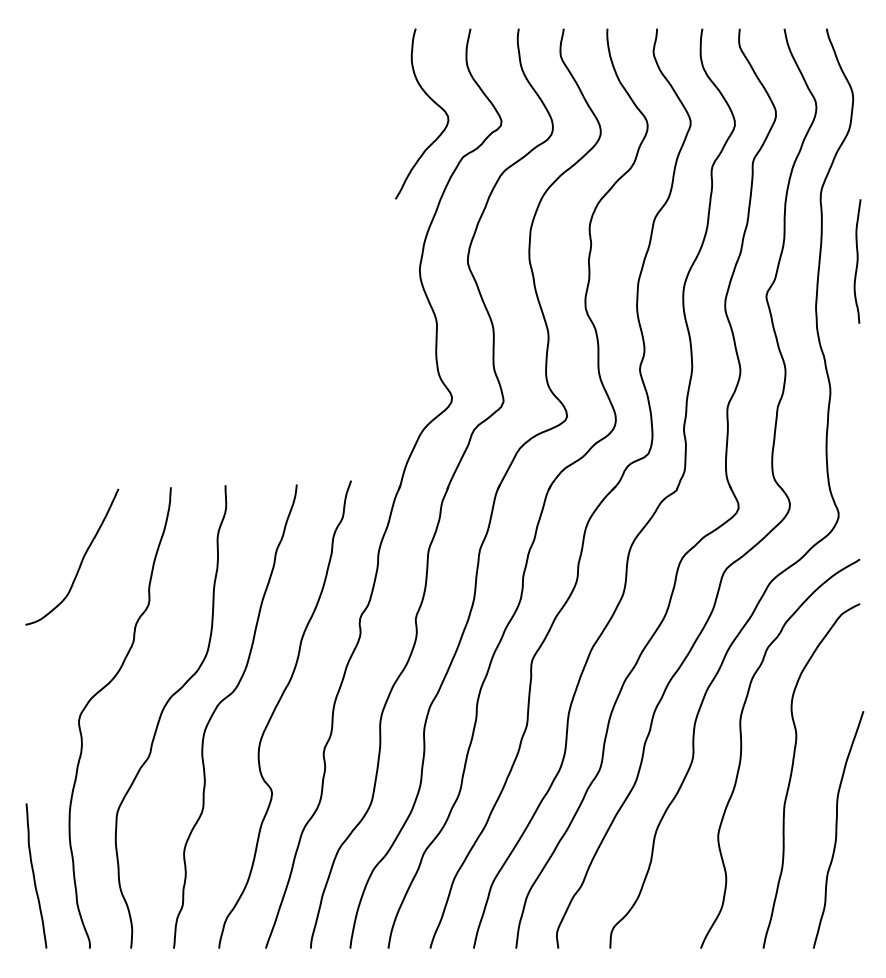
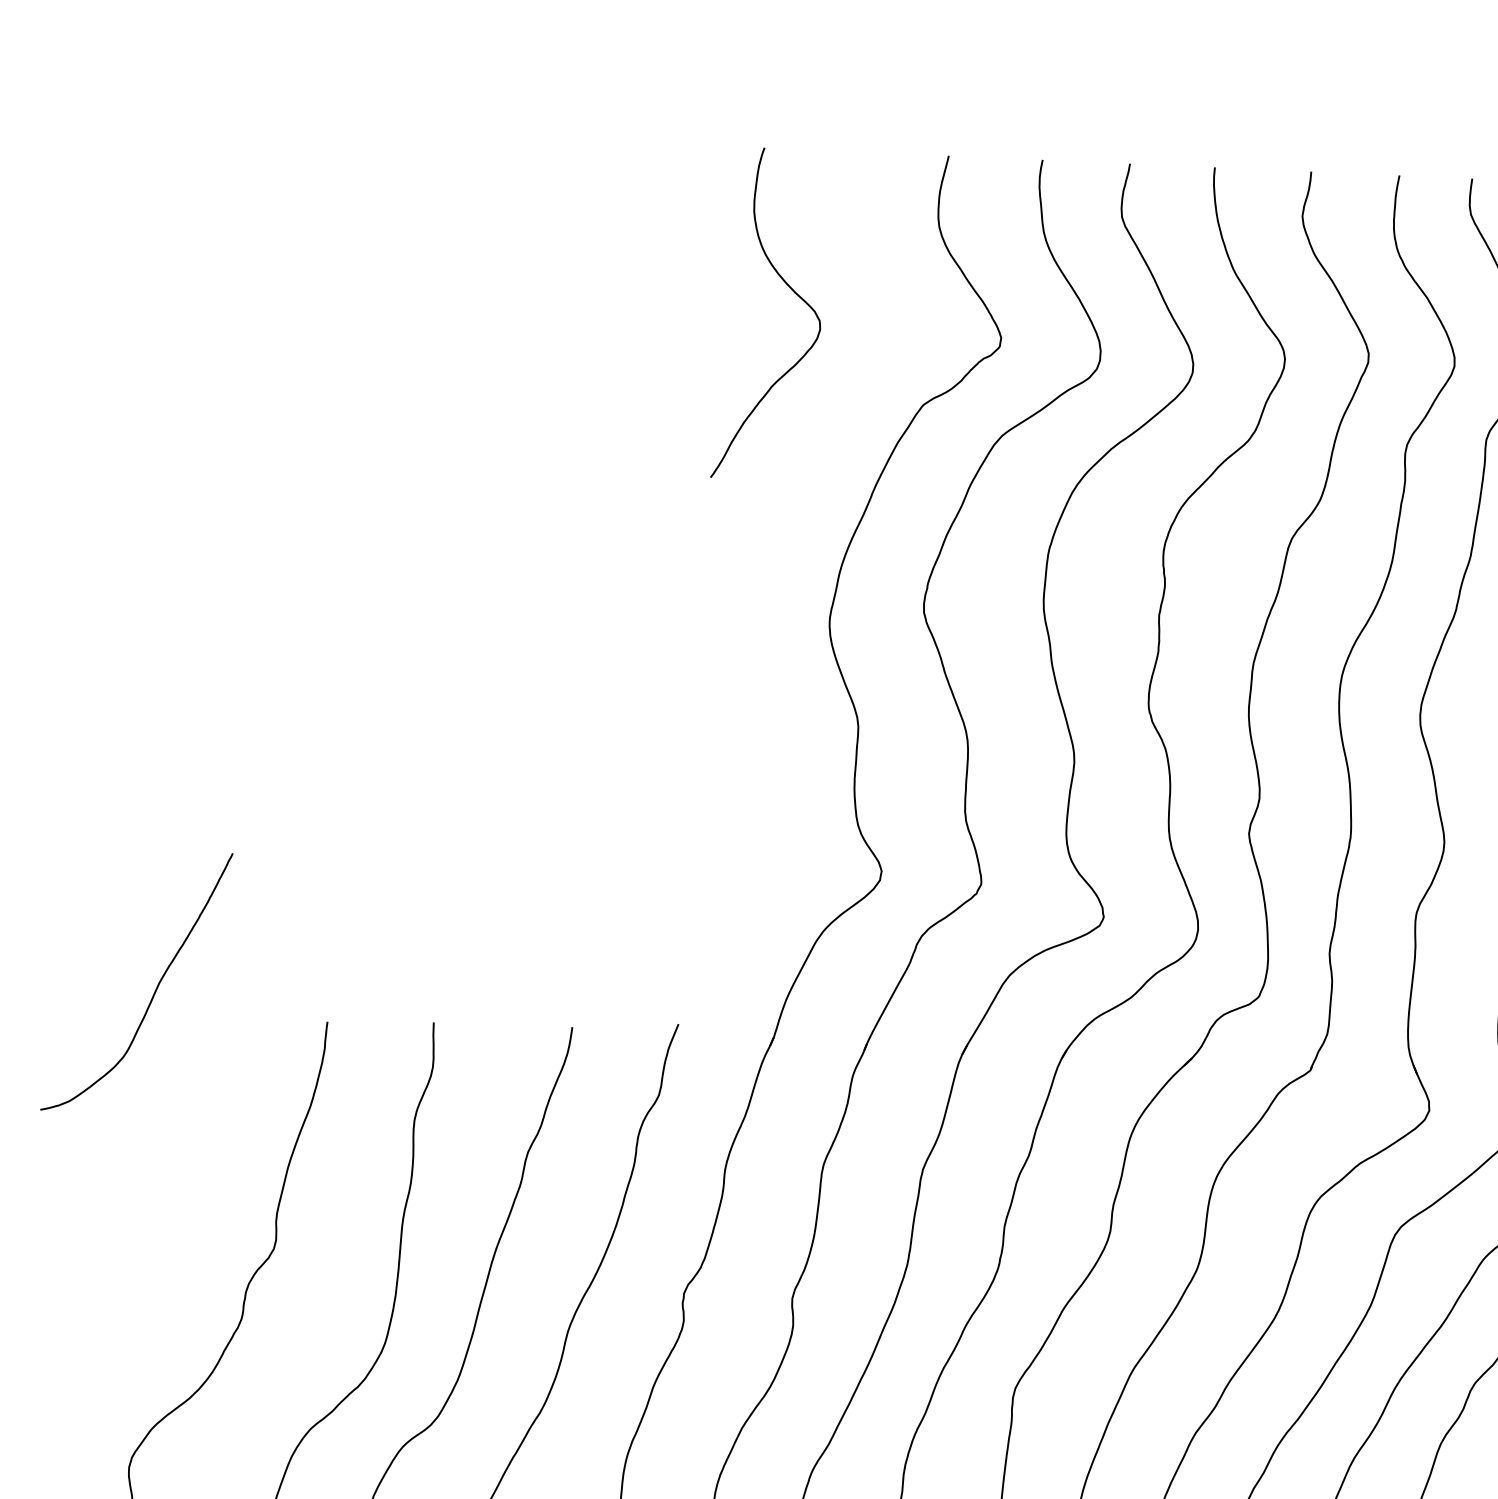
curve: (433, 102) -> (792, 292), moved
curve: (81, 559) -> (154, 987), moved

